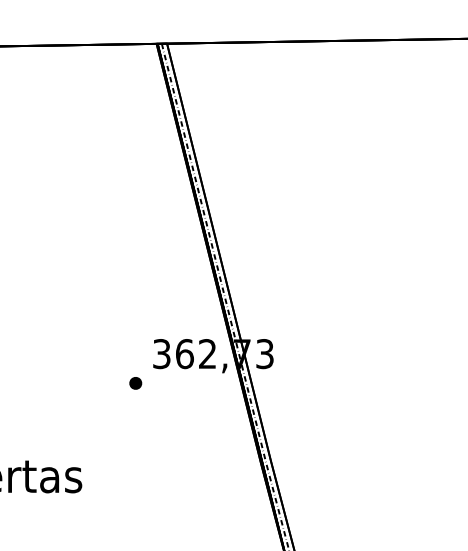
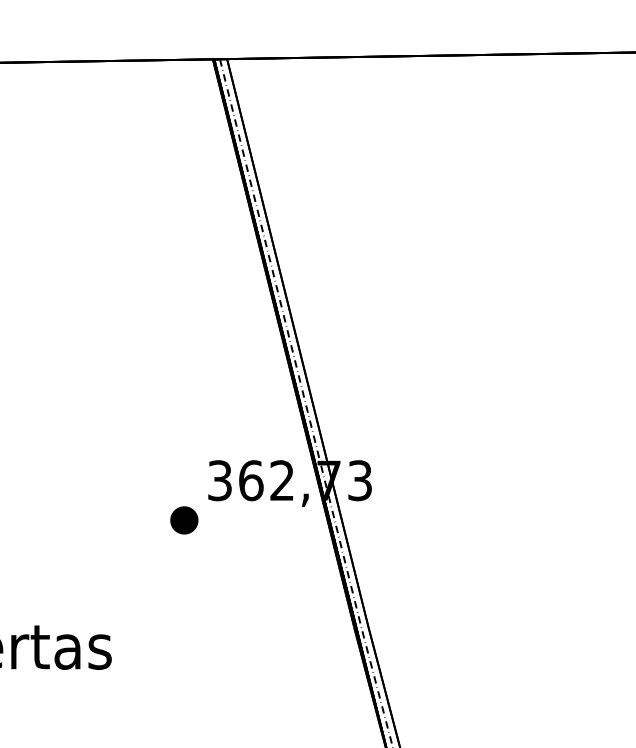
part: (135, 383) -> (184, 520), size x1.6

